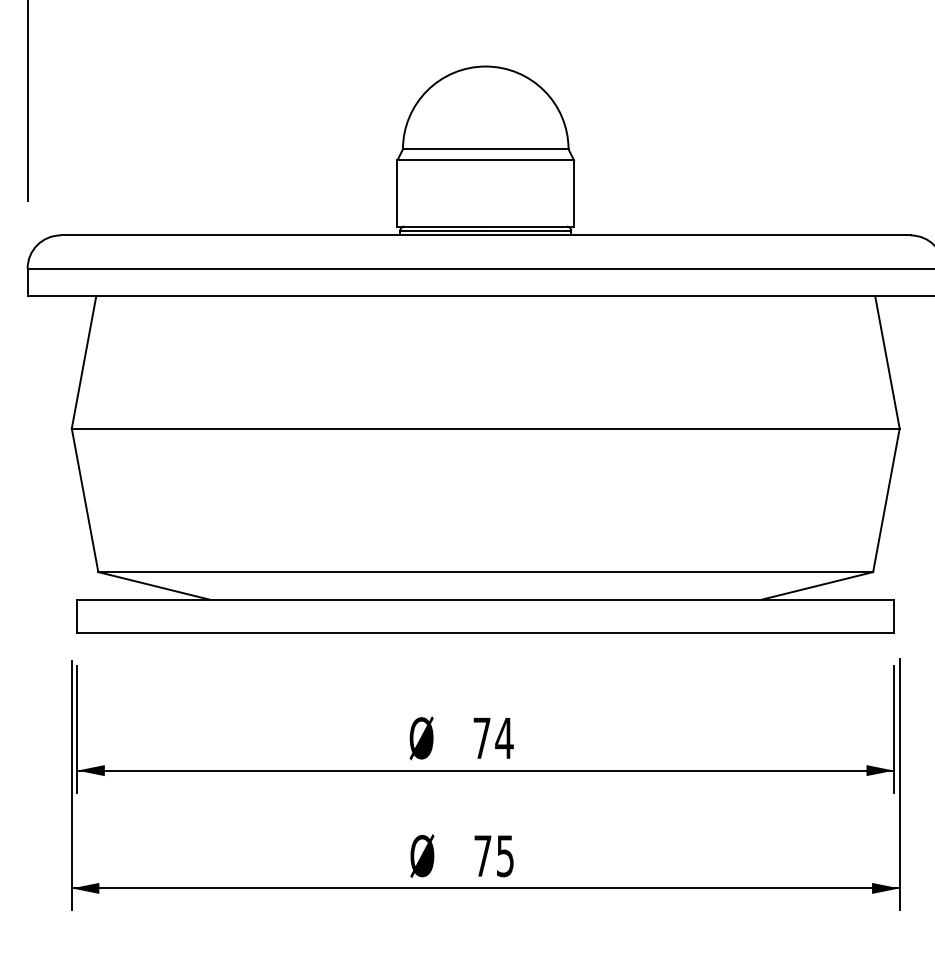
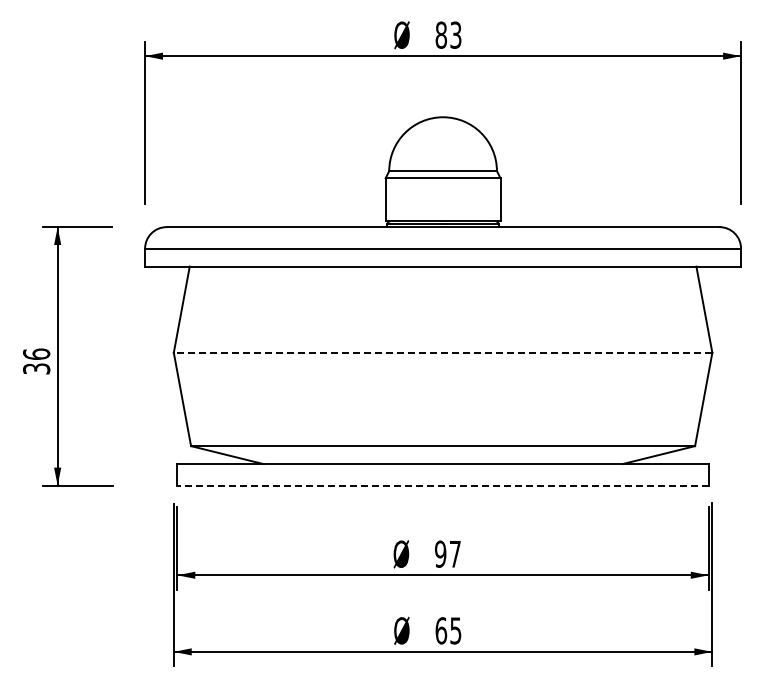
line: (484, 428) -> (442, 352), solid -> dashed
line: (486, 632) -> (443, 485), solid -> dashed
text: (492, 737) -> (447, 553), 74 -> 97
text: (483, 855) -> (441, 630), 75 -> 65

